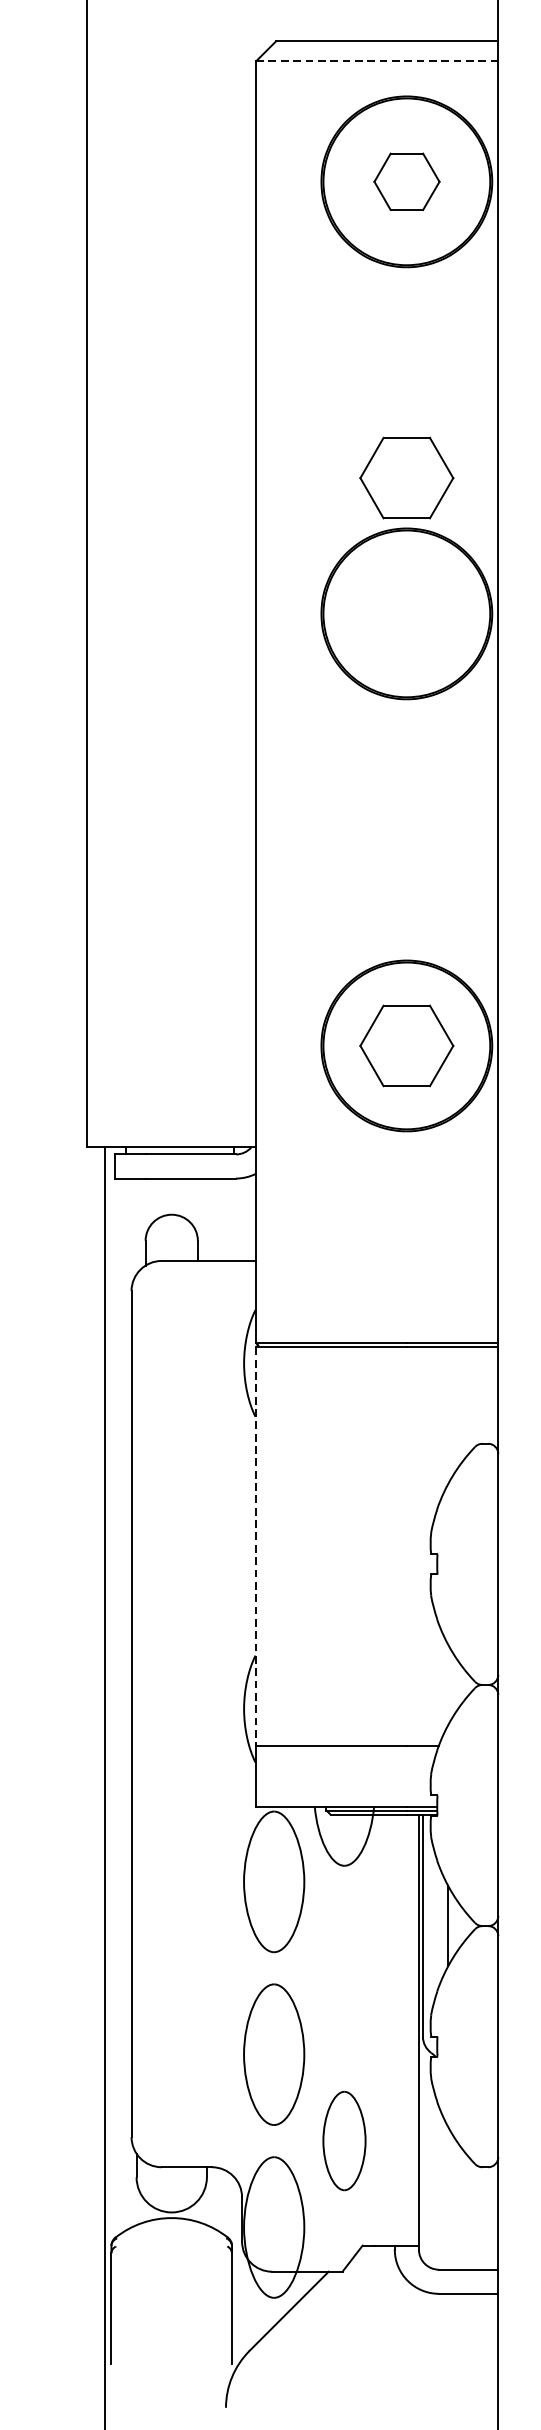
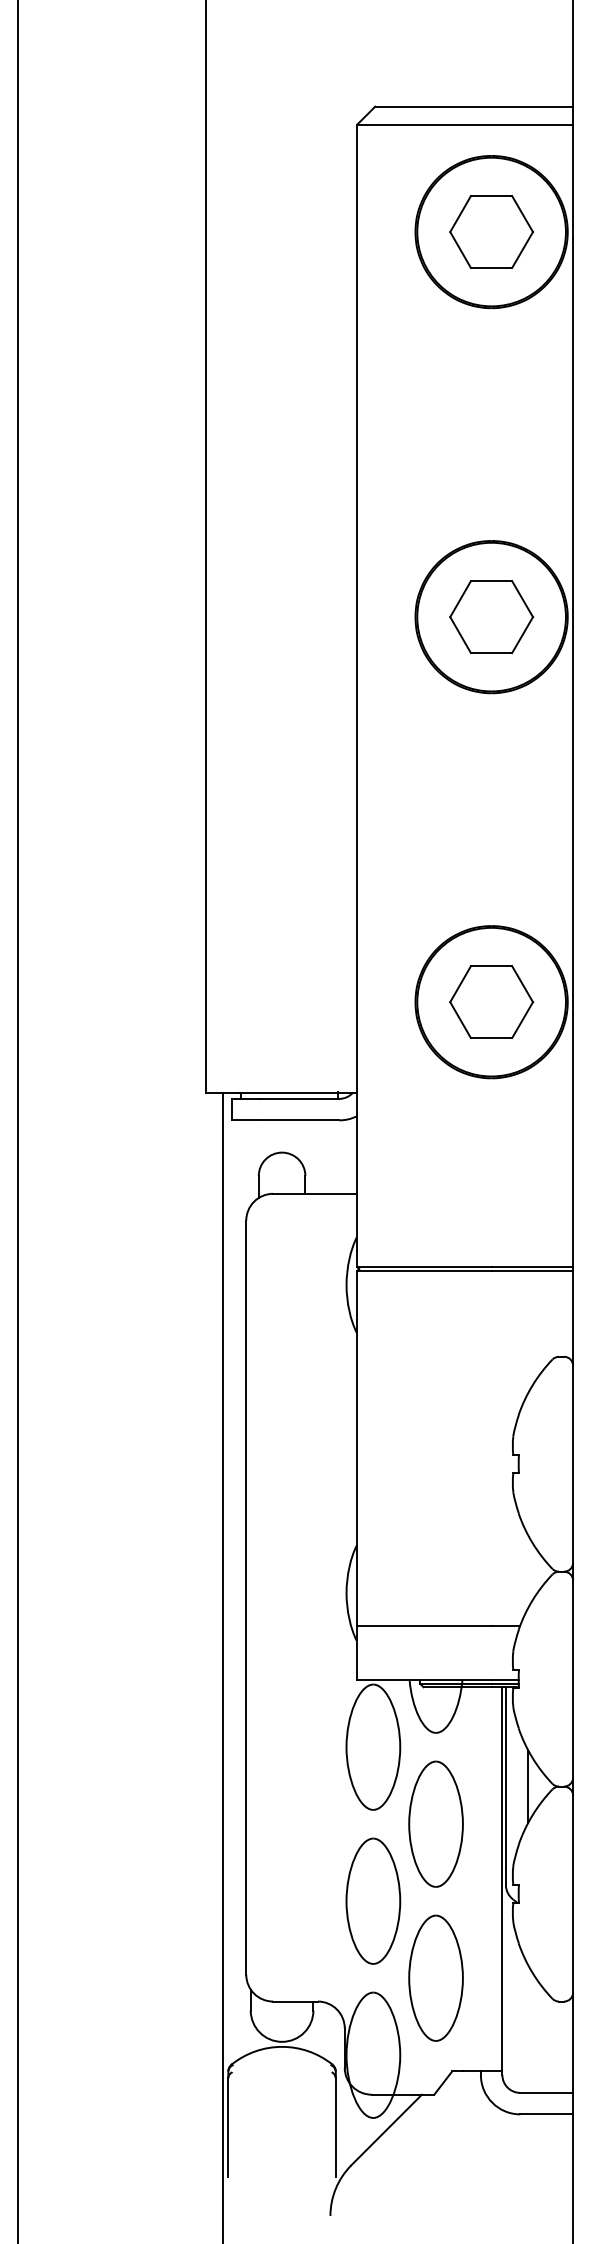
line: (377, 61) -> (465, 124), dashed -> solid
part: (406, 181) -> (491, 231), size x1.43
part: (406, 477) -> (491, 616), moved
line: (256, 1546) -> (357, 1448), dashed -> solid
part: (343, 1967) -> (435, 1823), added
part: (343, 2140) -> (435, 1977), size x1.43

